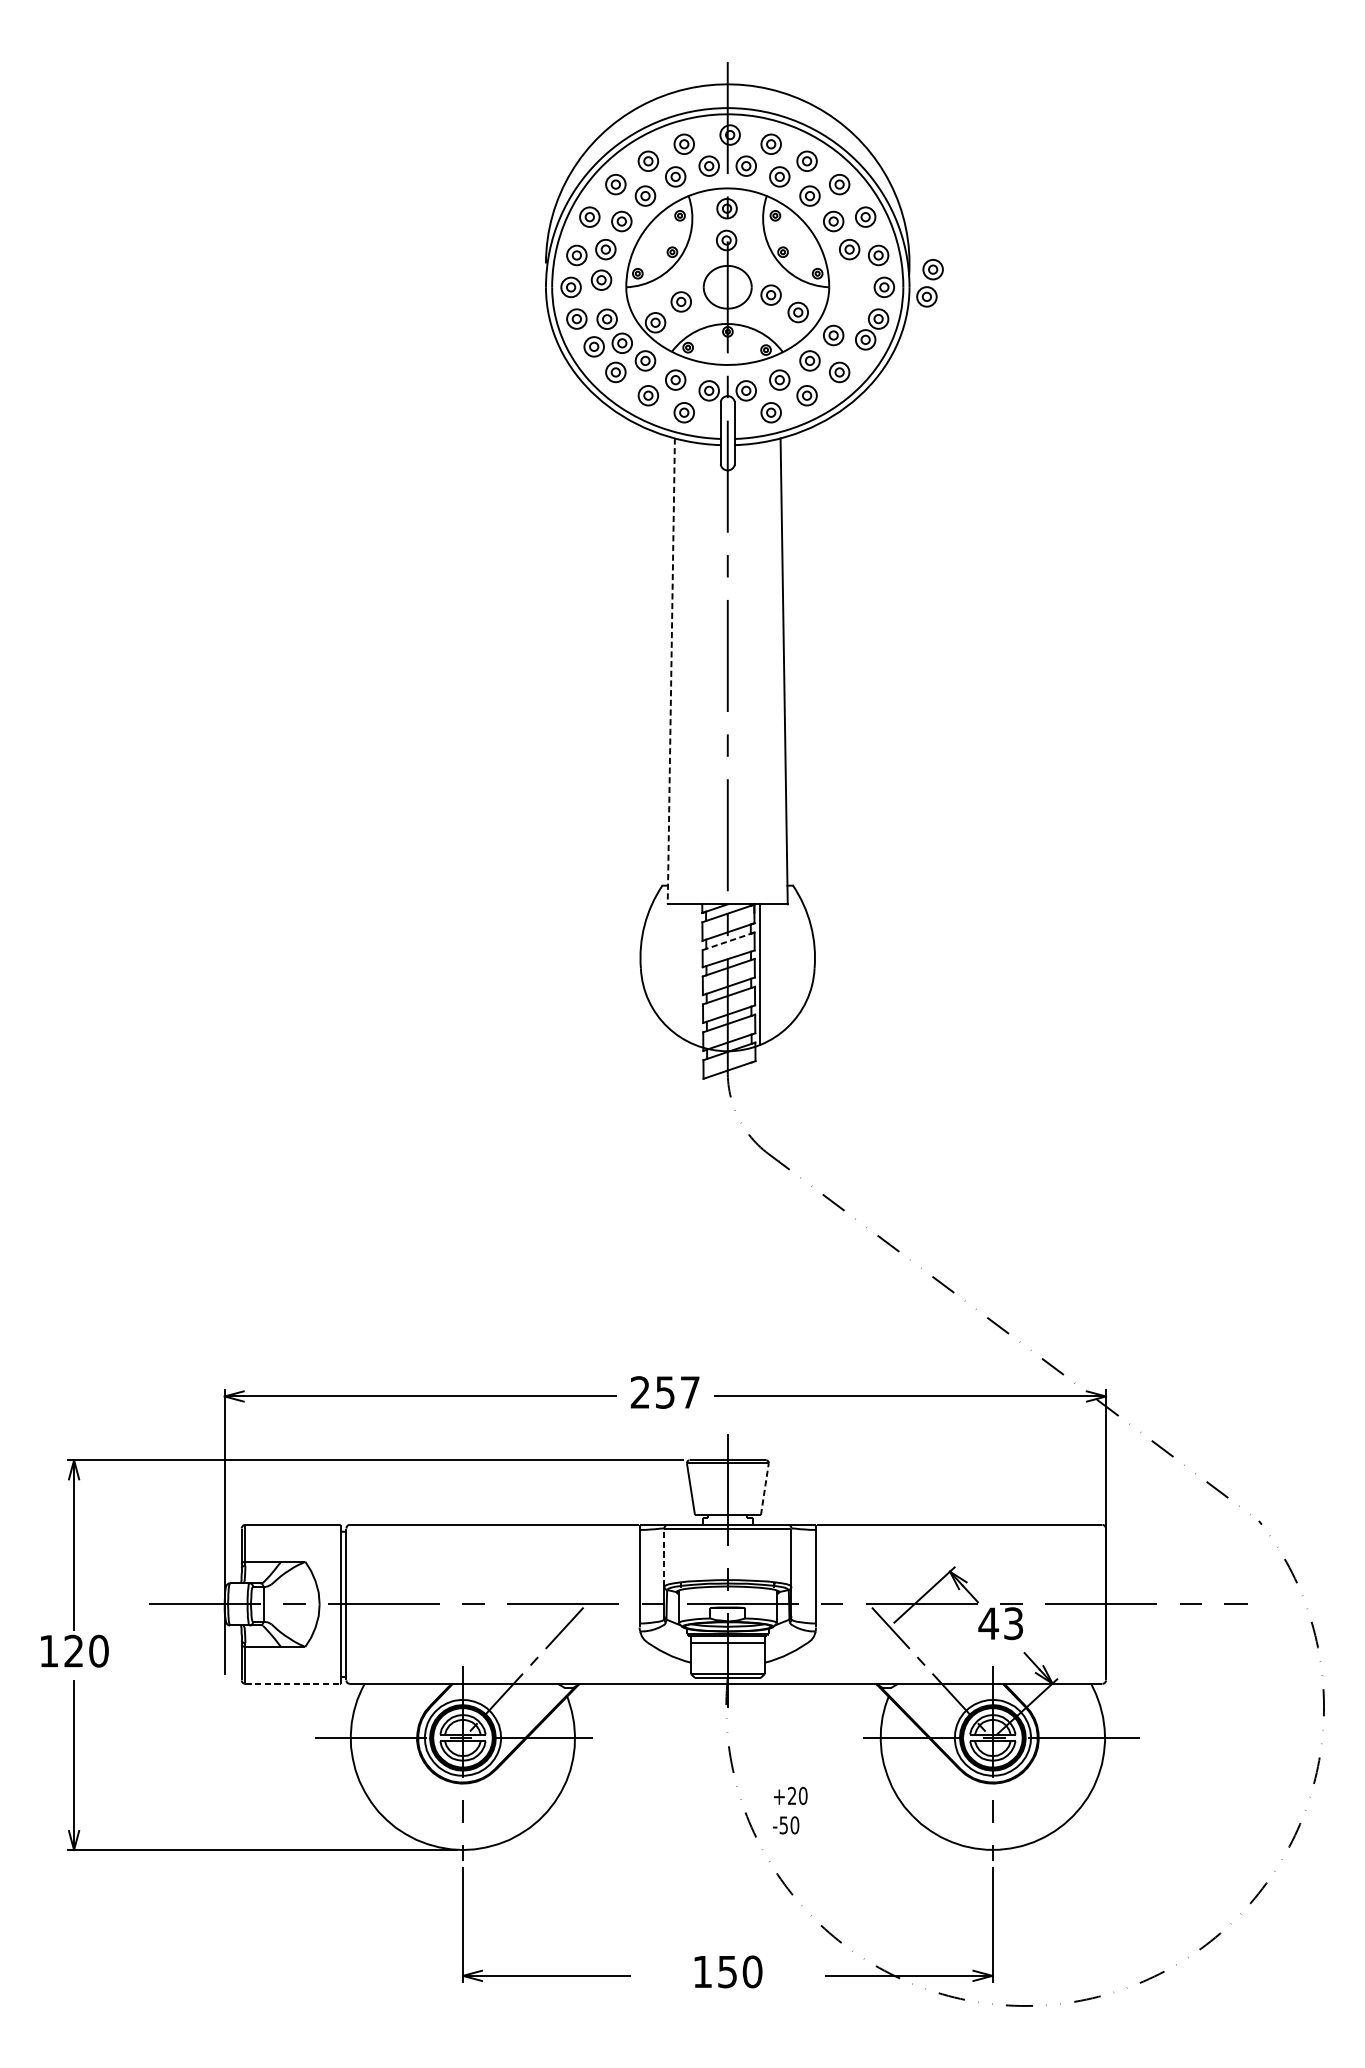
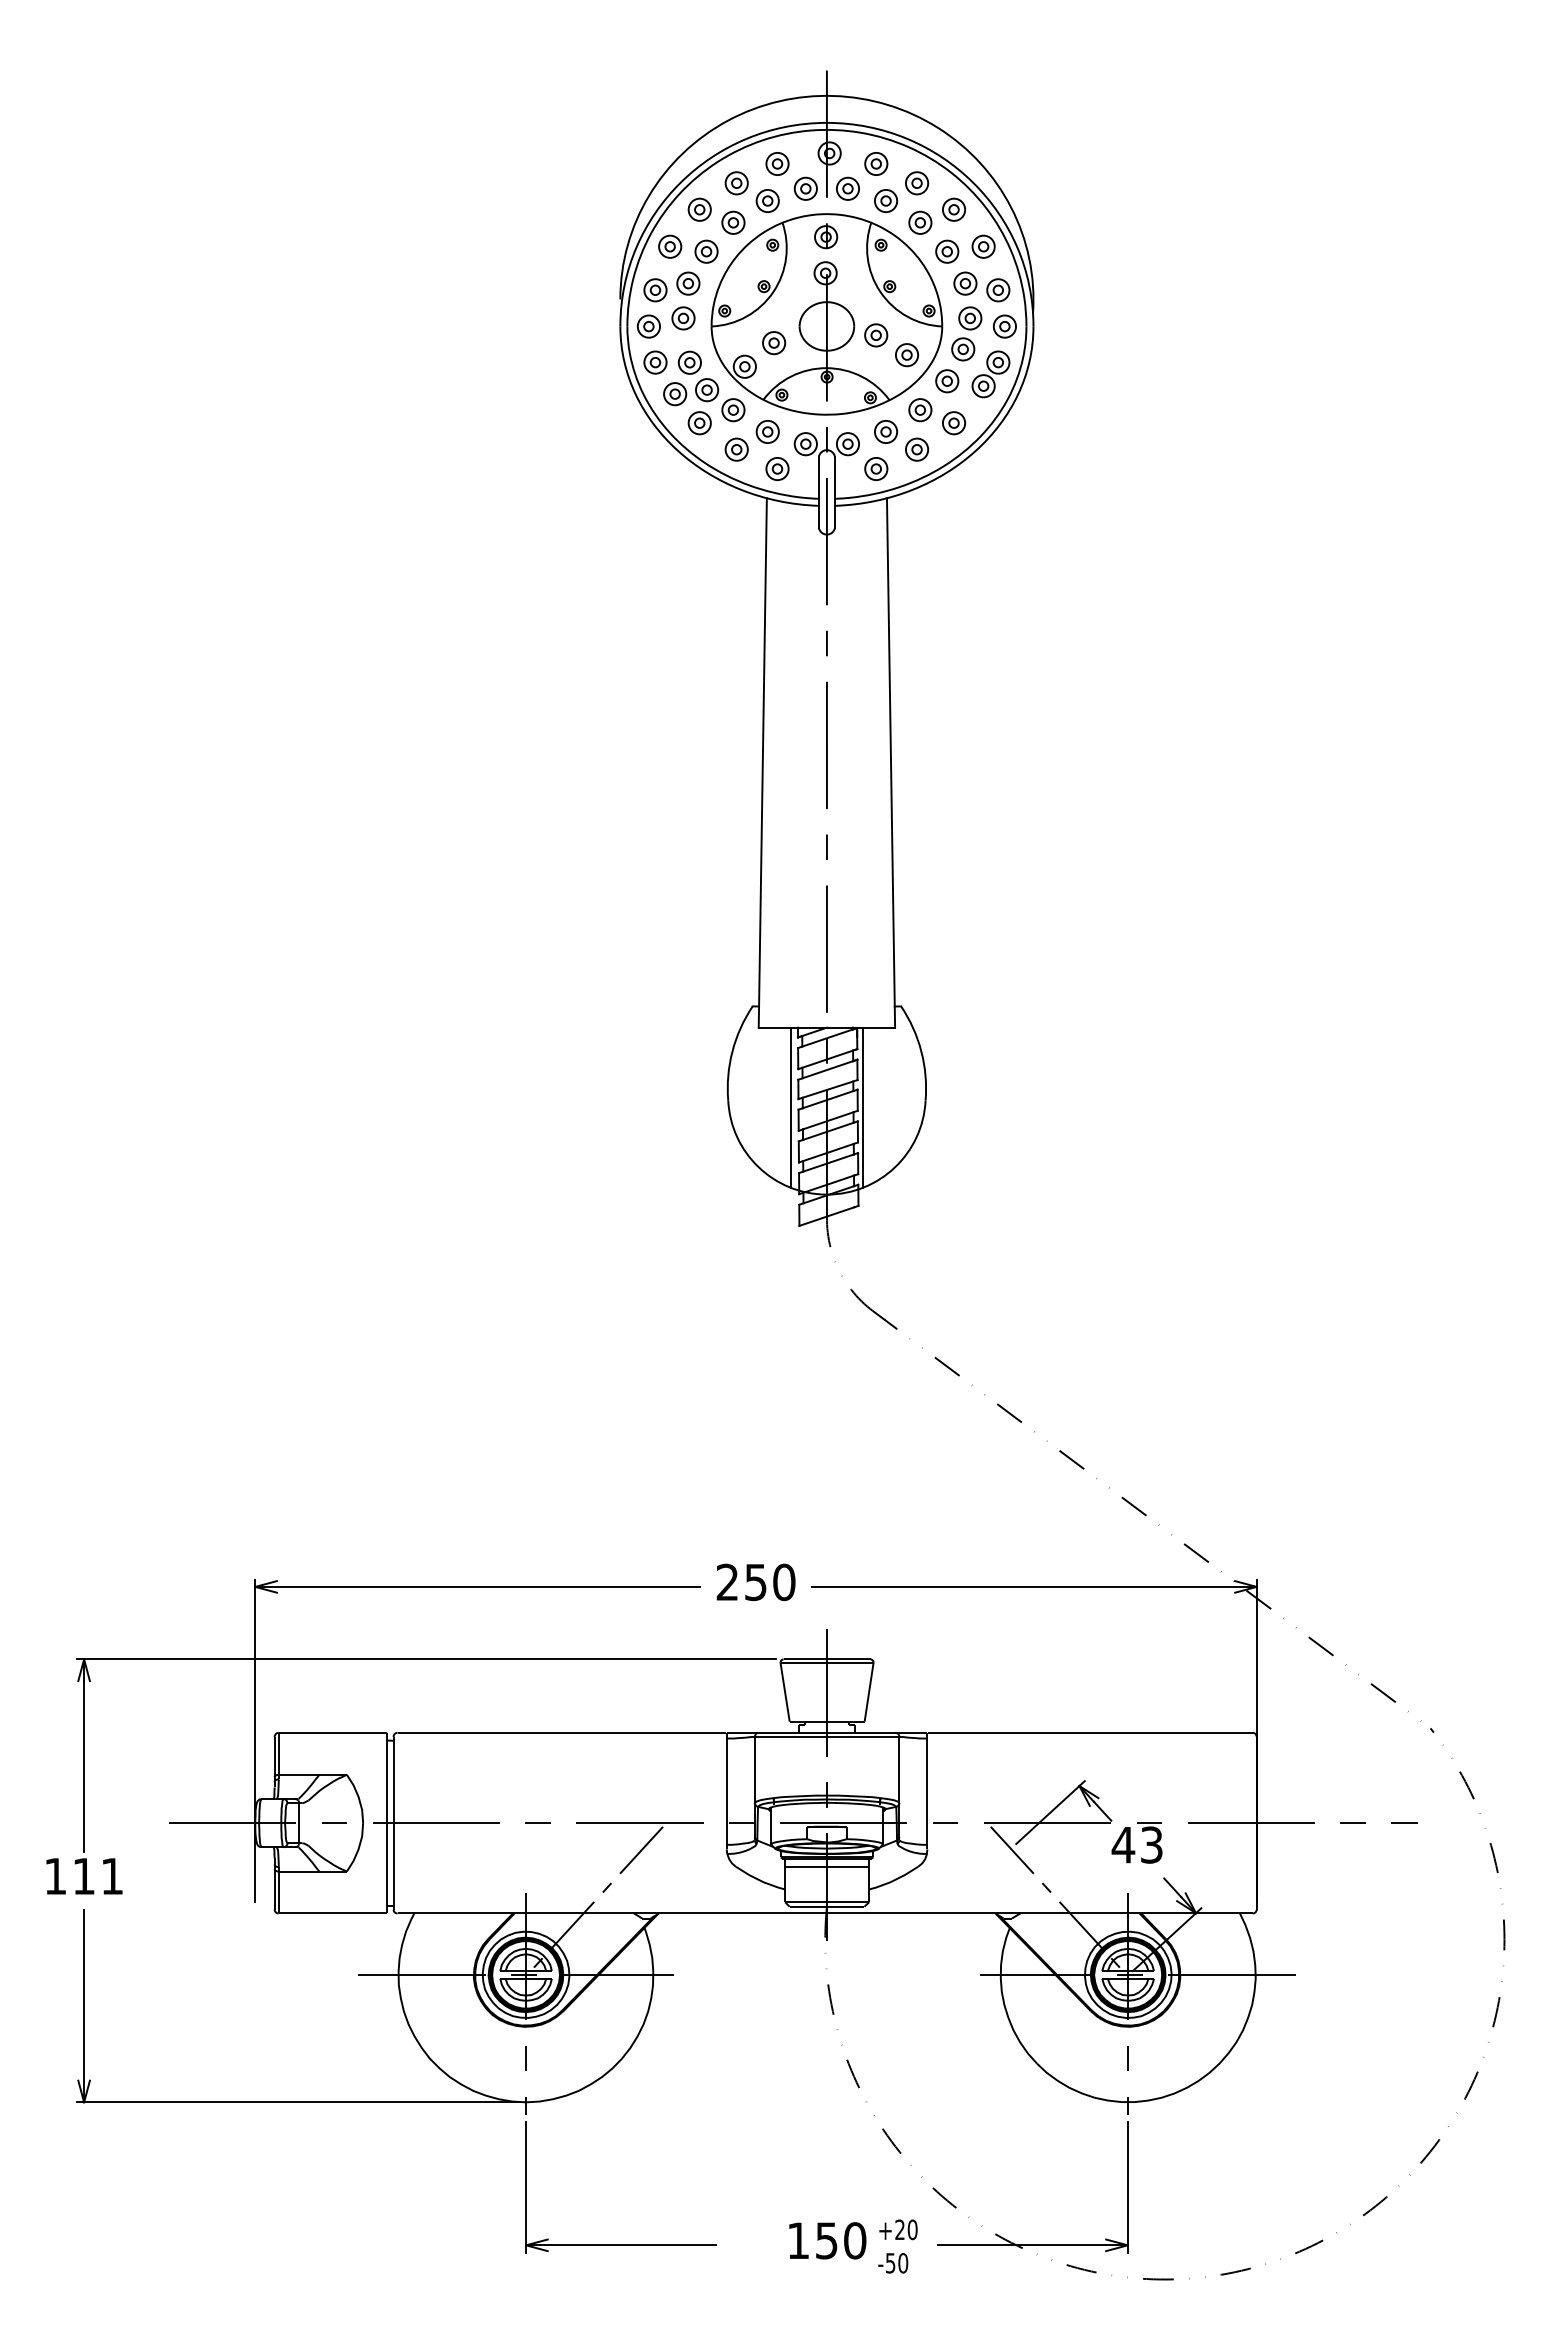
part: (929, 282) -> (966, 333), moved
line: (671, 671) -> (762, 762), dashed -> solid
line: (729, 941) -> (828, 1069), dashed -> solid
line: (695, 974) -> (790, 1107), added
text: (690, 1392) -> (784, 1582), 257 -> 250
line: (765, 1489) -> (869, 1692), dashed -> solid
line: (664, 1557) -> (754, 1769), dashed -> solid
text: (86, 1651) -> (98, 1876), 120 -> 111
line: (292, 1683) -> (332, 1913), dashed -> solid
text: (789, 1810) -> (897, 2246), moved

